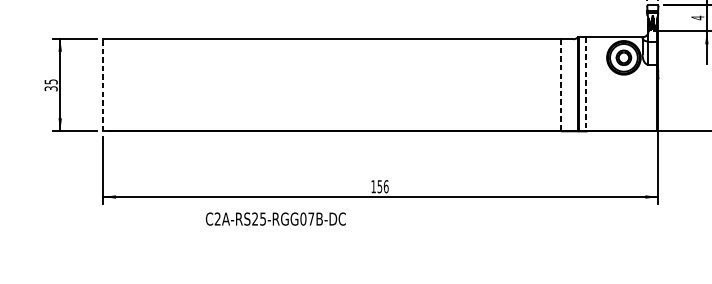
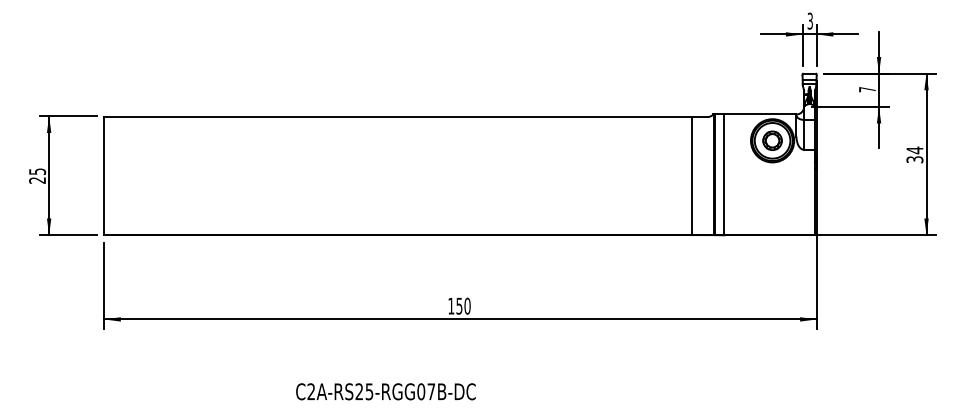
text: (697, 17) -> (867, 89), 4 -> 7
line: (103, 84) -> (104, 175), dashed -> solid
line: (586, 84) -> (724, 175), dashed -> solid
line: (560, 85) -> (691, 176), dashed -> solid
text: (51, 88) -> (37, 180), 35 -> 25
text: (386, 186) -> (467, 305), 156 -> 150
text: (275, 218) -> (385, 391), moved

